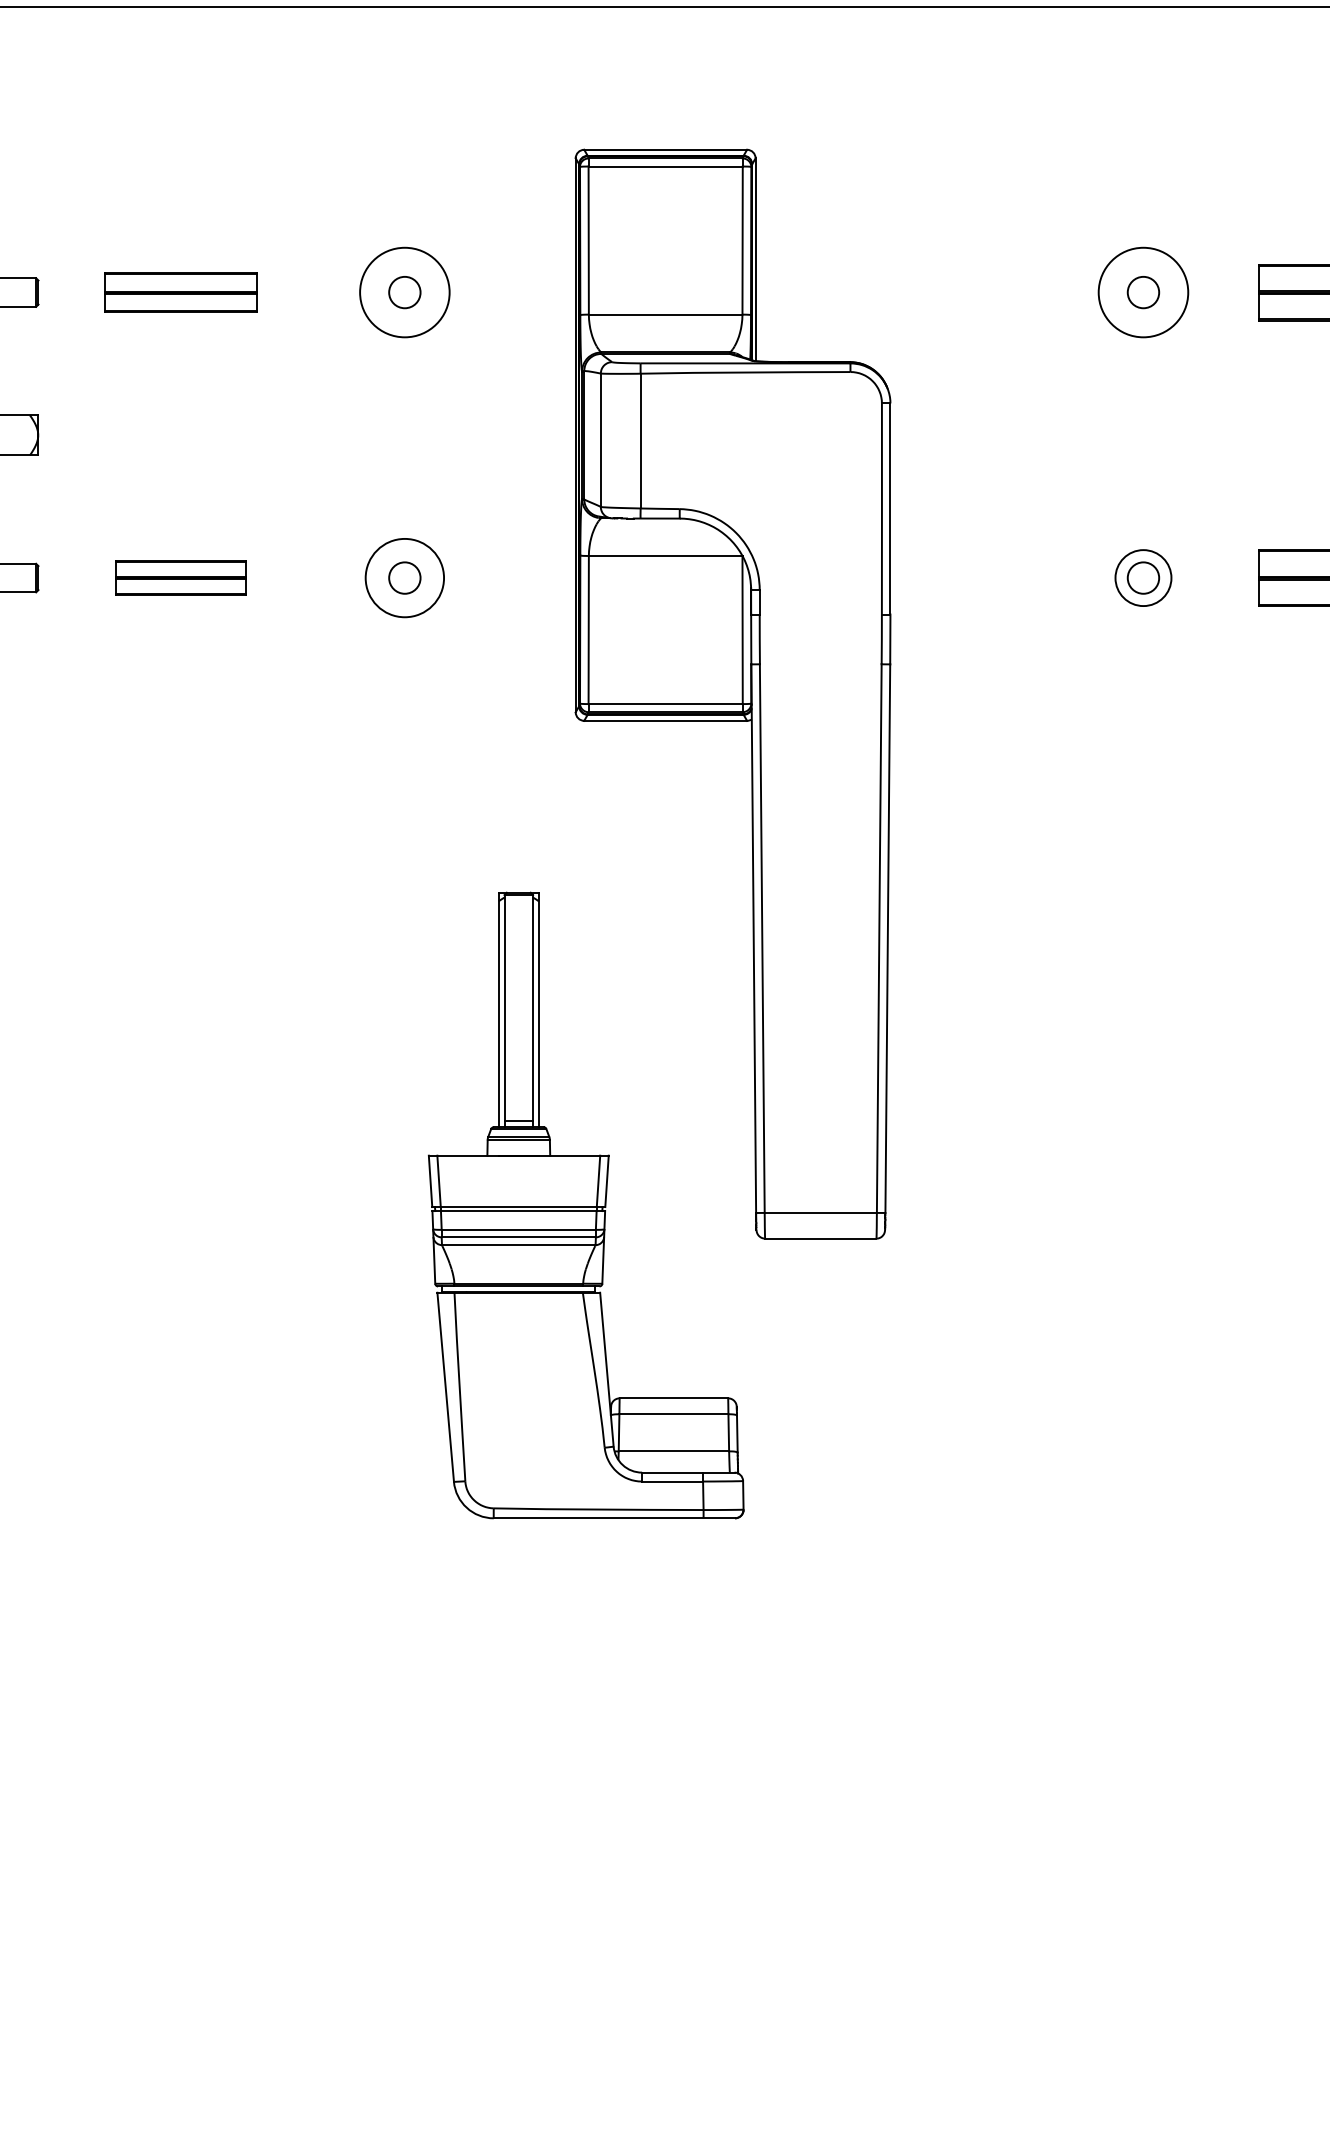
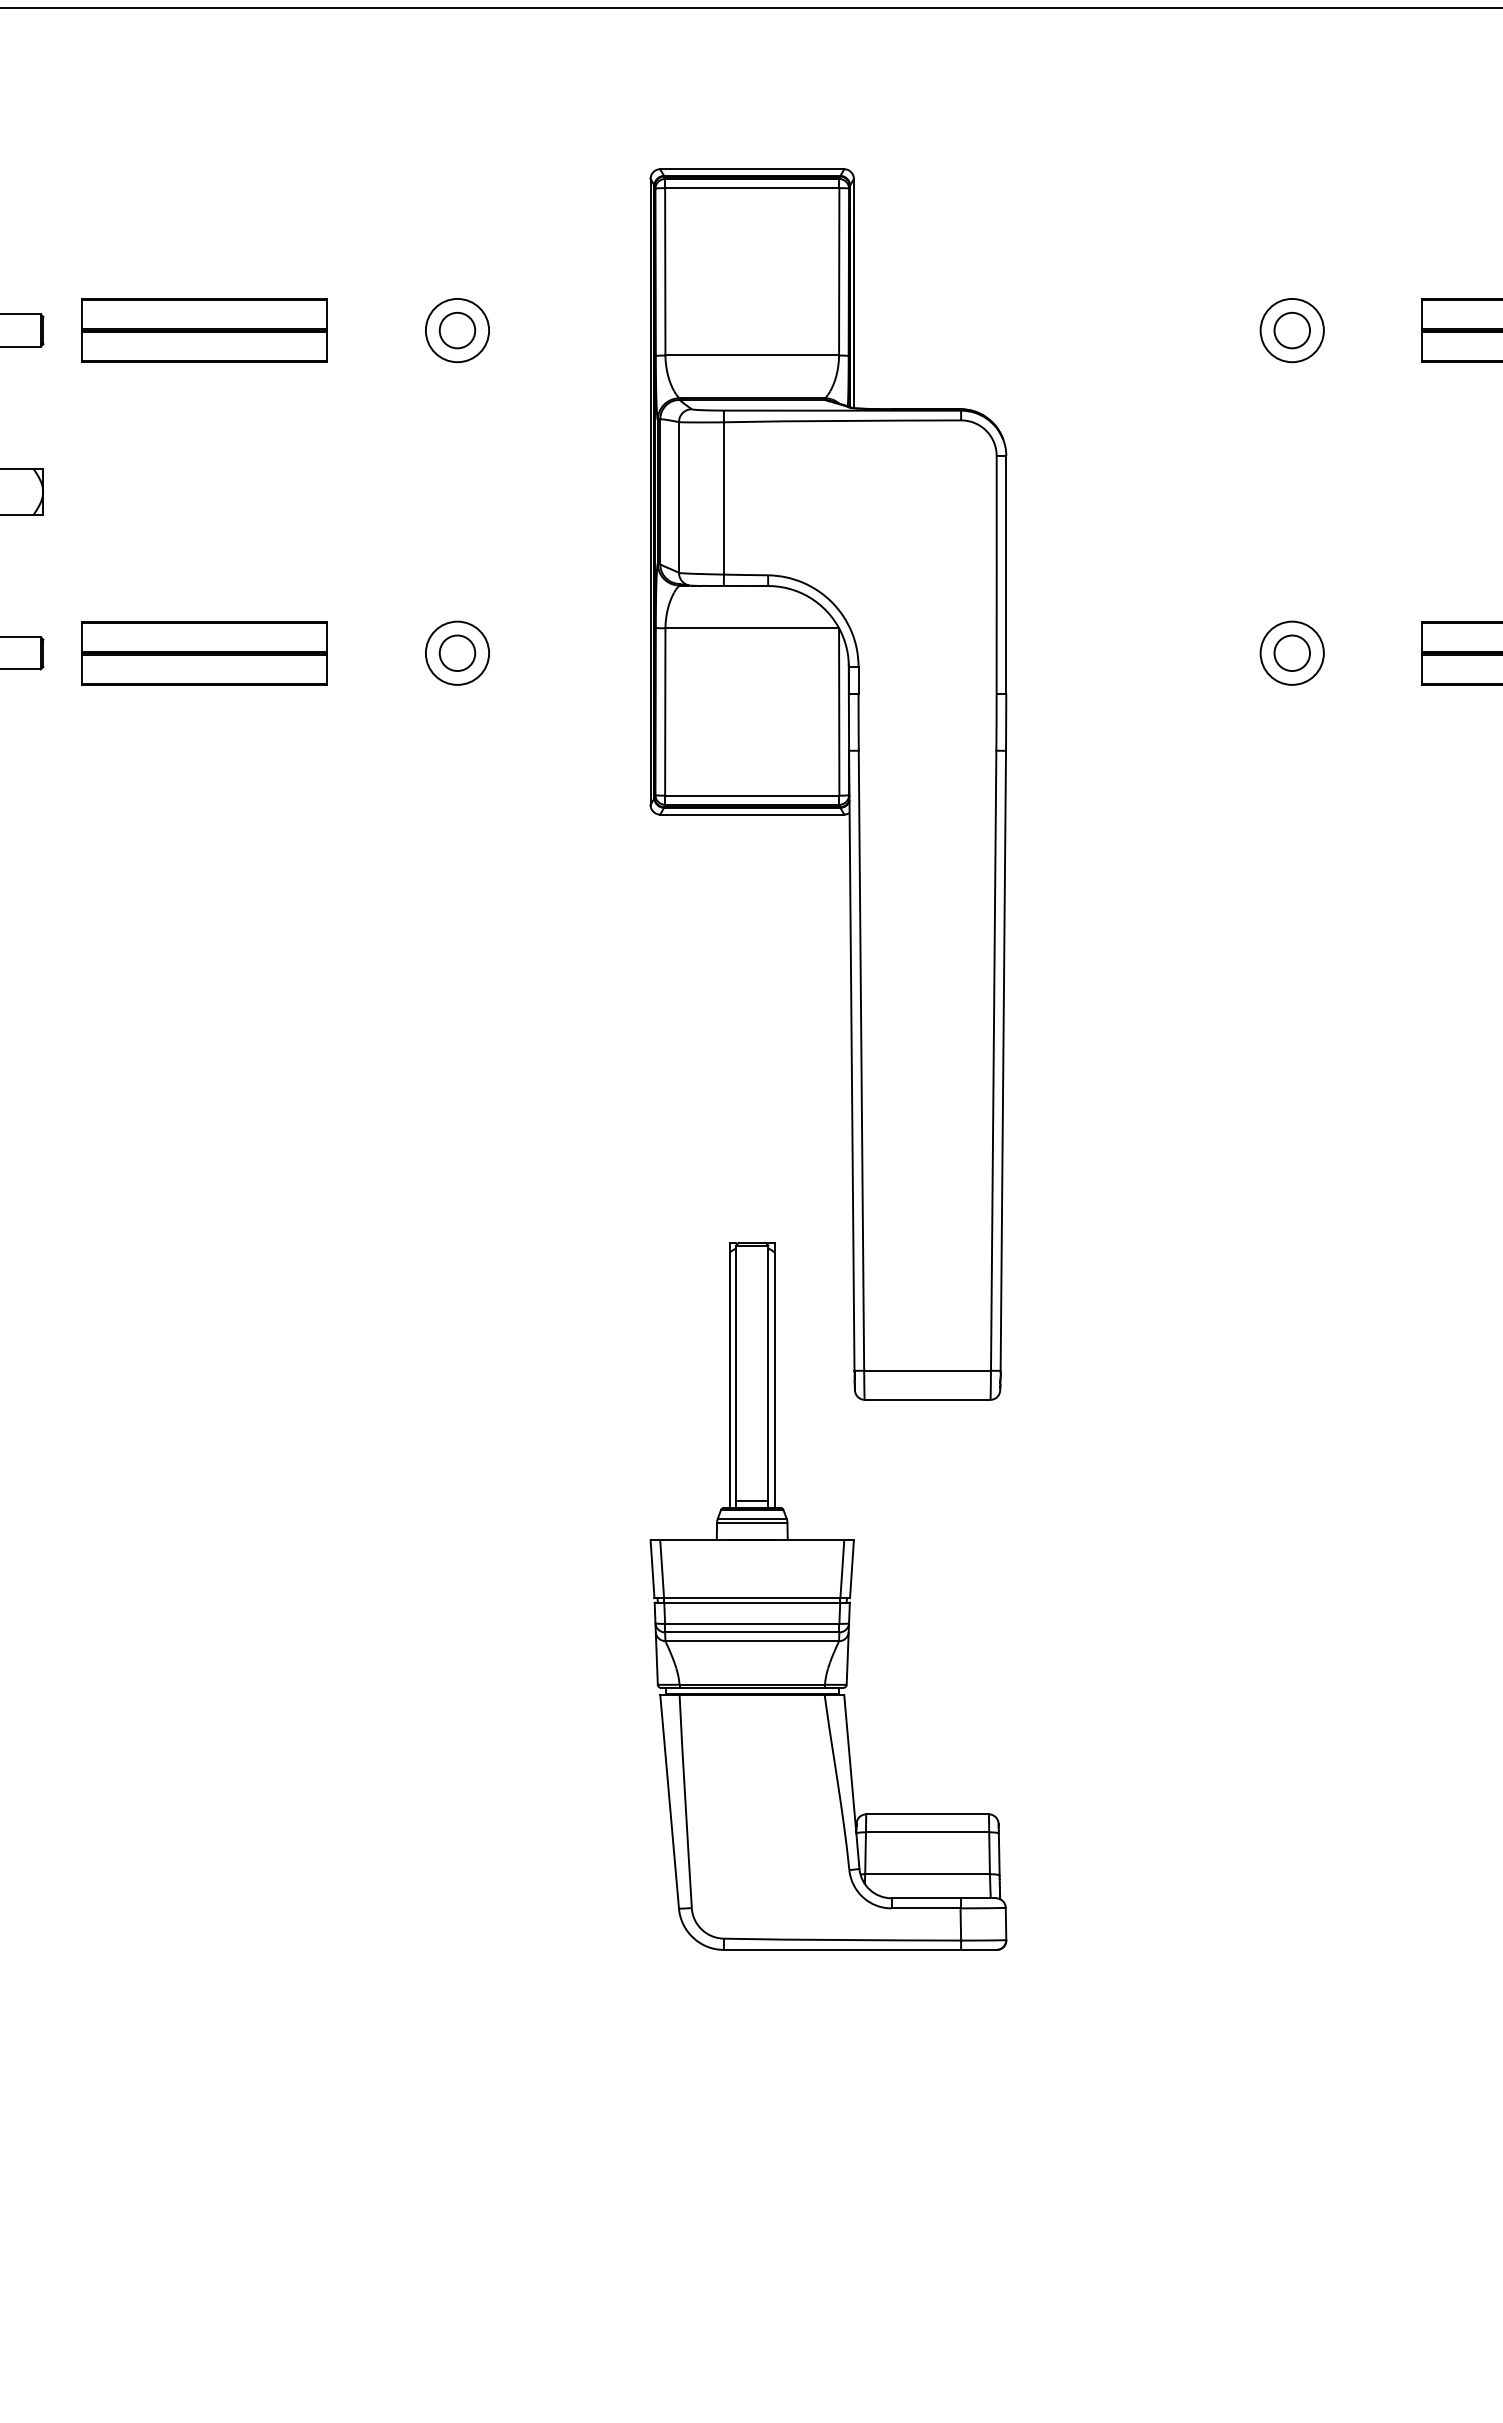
part: (181, 292) -> (204, 330), size x1.43
circle: (404, 292) -> (457, 330), size x0.62
circle: (1142, 292) -> (1291, 330), size x0.62
circle: (404, 577) -> (457, 652), size x0.71
part: (181, 578) -> (204, 653), size x1.67
part: (586, 1204) -> (828, 1595), moved

